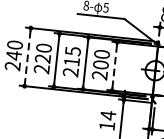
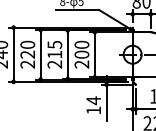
line: (27, 57) -> (13, 55), dashed -> solid
line: (114, 66) -> (94, 54), dashed -> solid

